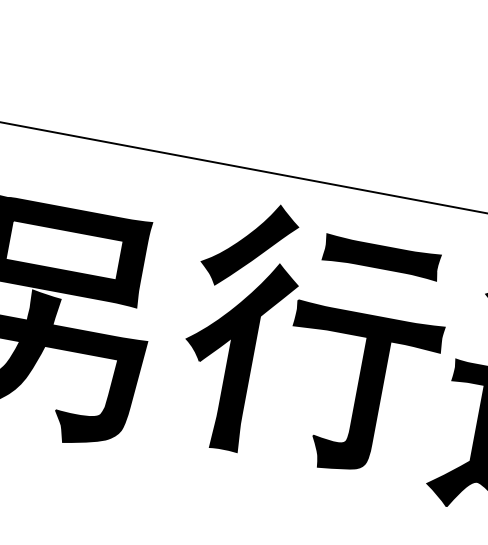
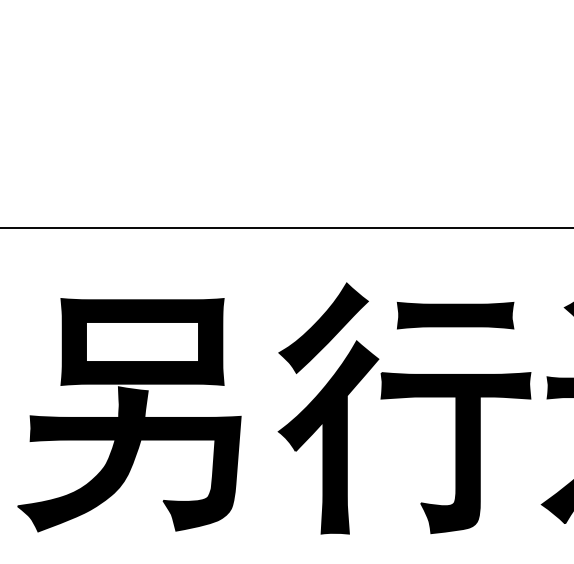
part: (315, 329) -> (403, 398), moved

